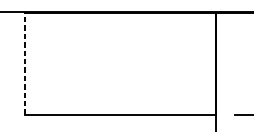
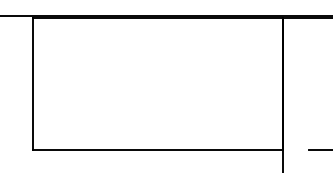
line: (24, 63) -> (32, 83), dashed -> solid

